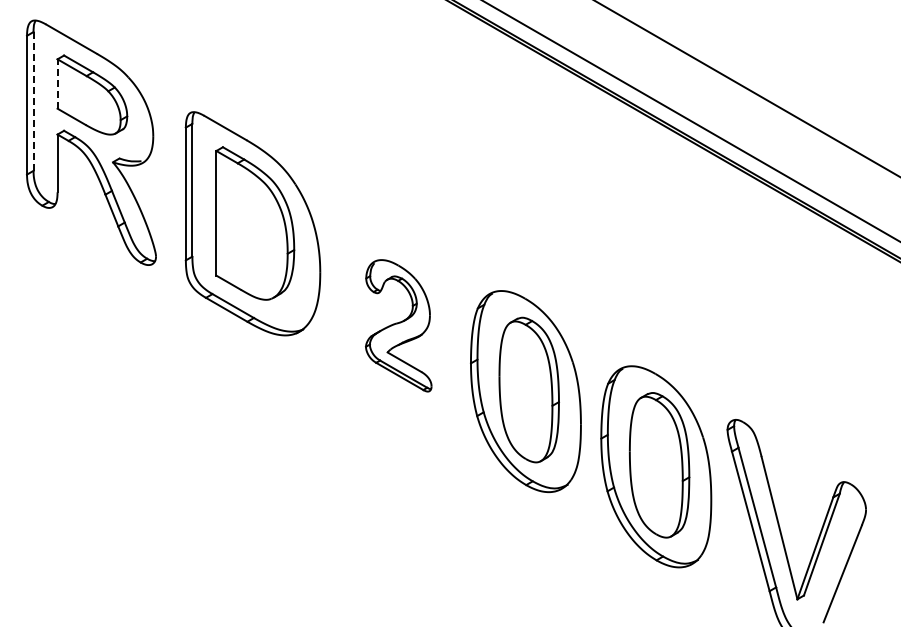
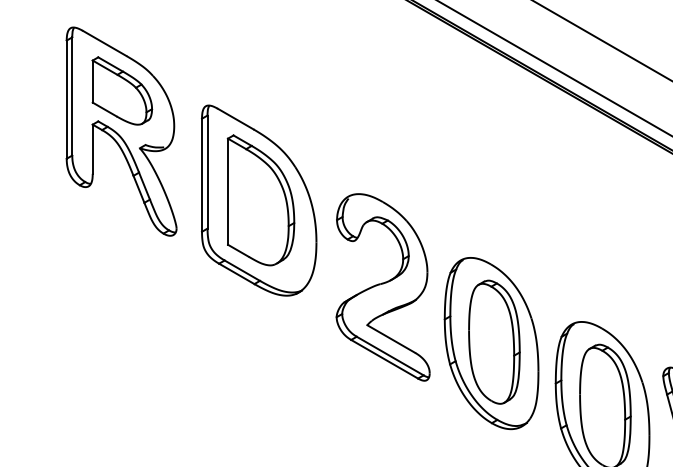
line: (57, 84) -> (92, 82), dashed -> solid
line: (33, 100) -> (72, 95), dashed -> solid
part: (398, 325) -> (383, 287), size x1.67

